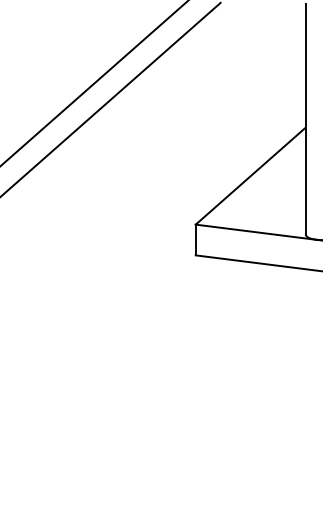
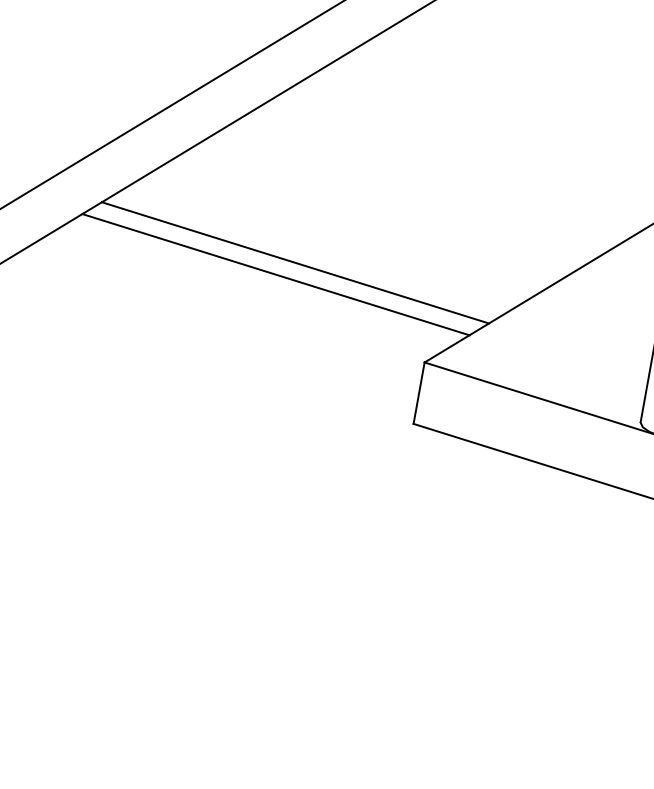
line: (124, 187) -> (295, 262), added
line: (115, 194) -> (275, 273), added

